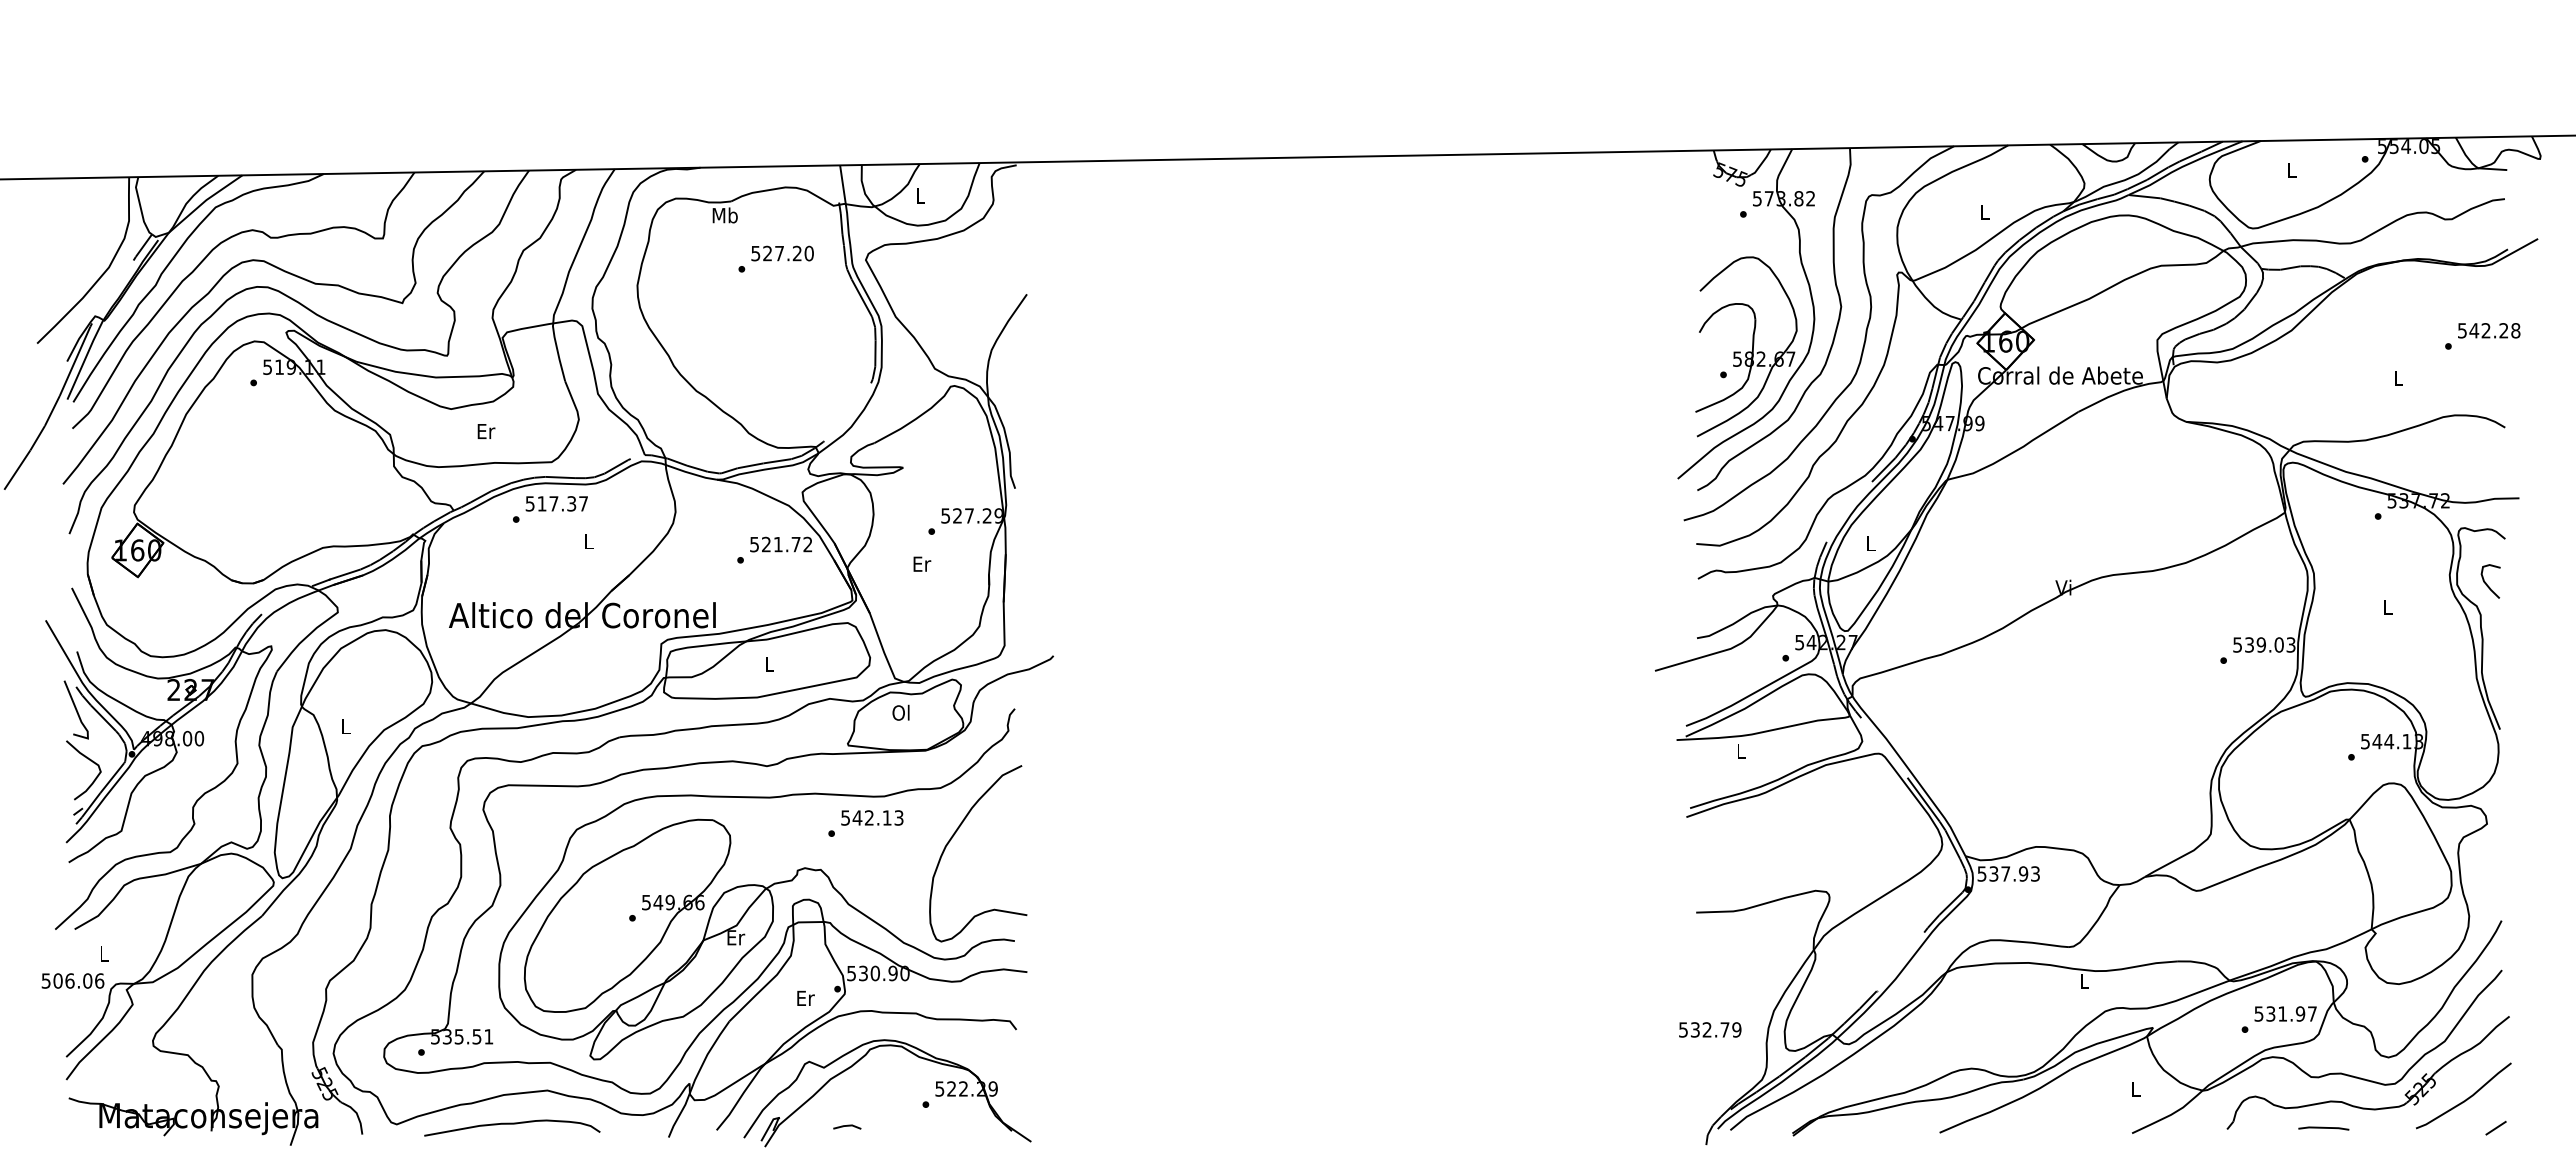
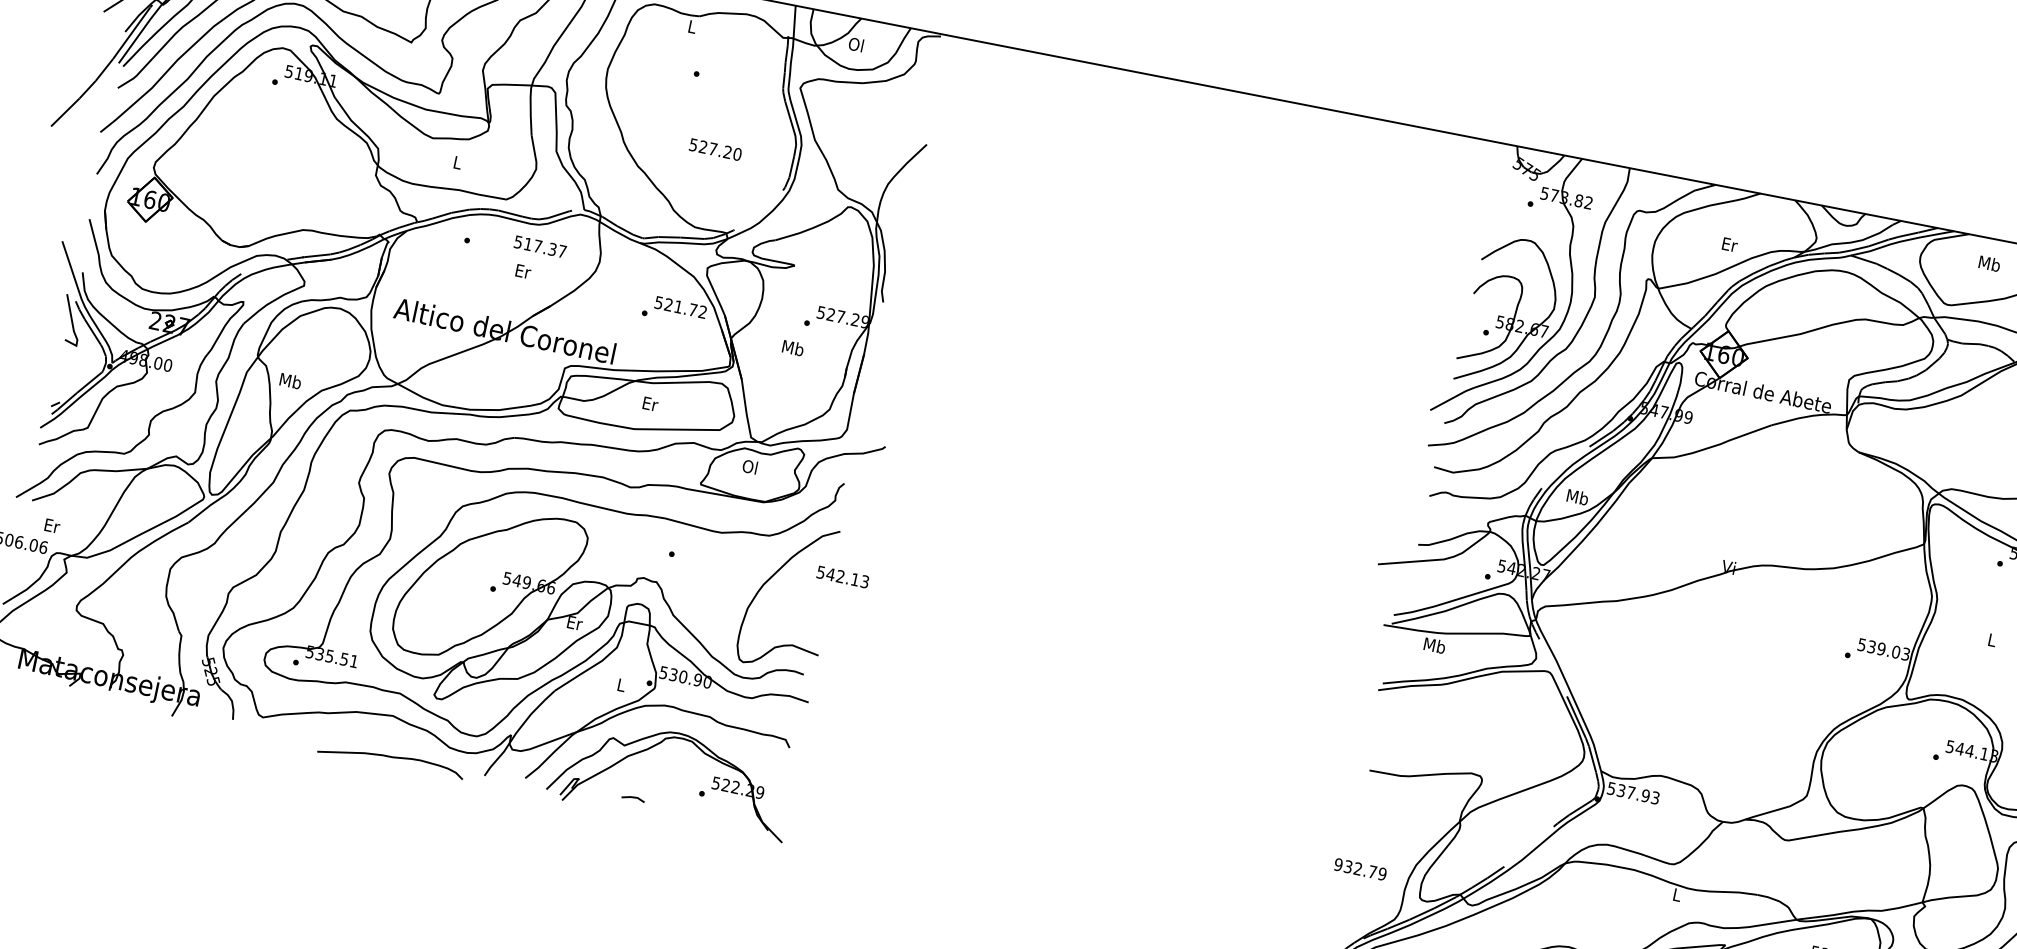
text: (2291, 170) -> (1989, 263), L -> Mb
text: (919, 195) -> (855, 44), L -> Ol
text: (1985, 212) -> (1730, 244), L -> Er
text: (724, 215) -> (691, 26), Mb -> L
text: (782, 253) -> (715, 149), moved
text: (486, 431) -> (458, 162), Er -> L
text: (556, 503) -> (540, 246), moved
text: (589, 541) -> (523, 271), L -> Er
text: (1870, 543) -> (1577, 497), L -> Mb
text: (921, 563) -> (793, 347), Er -> Mb
text: (769, 663) -> (650, 403), L -> Er
text: (345, 726) -> (290, 381), L -> Mb
text: (1740, 751) -> (1434, 645), L -> Mb
curve: (90, 761) -> (74, 365), removed
text: (872, 817) -> (843, 576), moved
text: (104, 953) -> (52, 525), L -> Er
text: (805, 997) -> (621, 684), Er -> L
text: (1683, 1029) -> (1338, 864), 532.79 -> 932.79
curve: (512, 1124) -> (391, 757), moved

